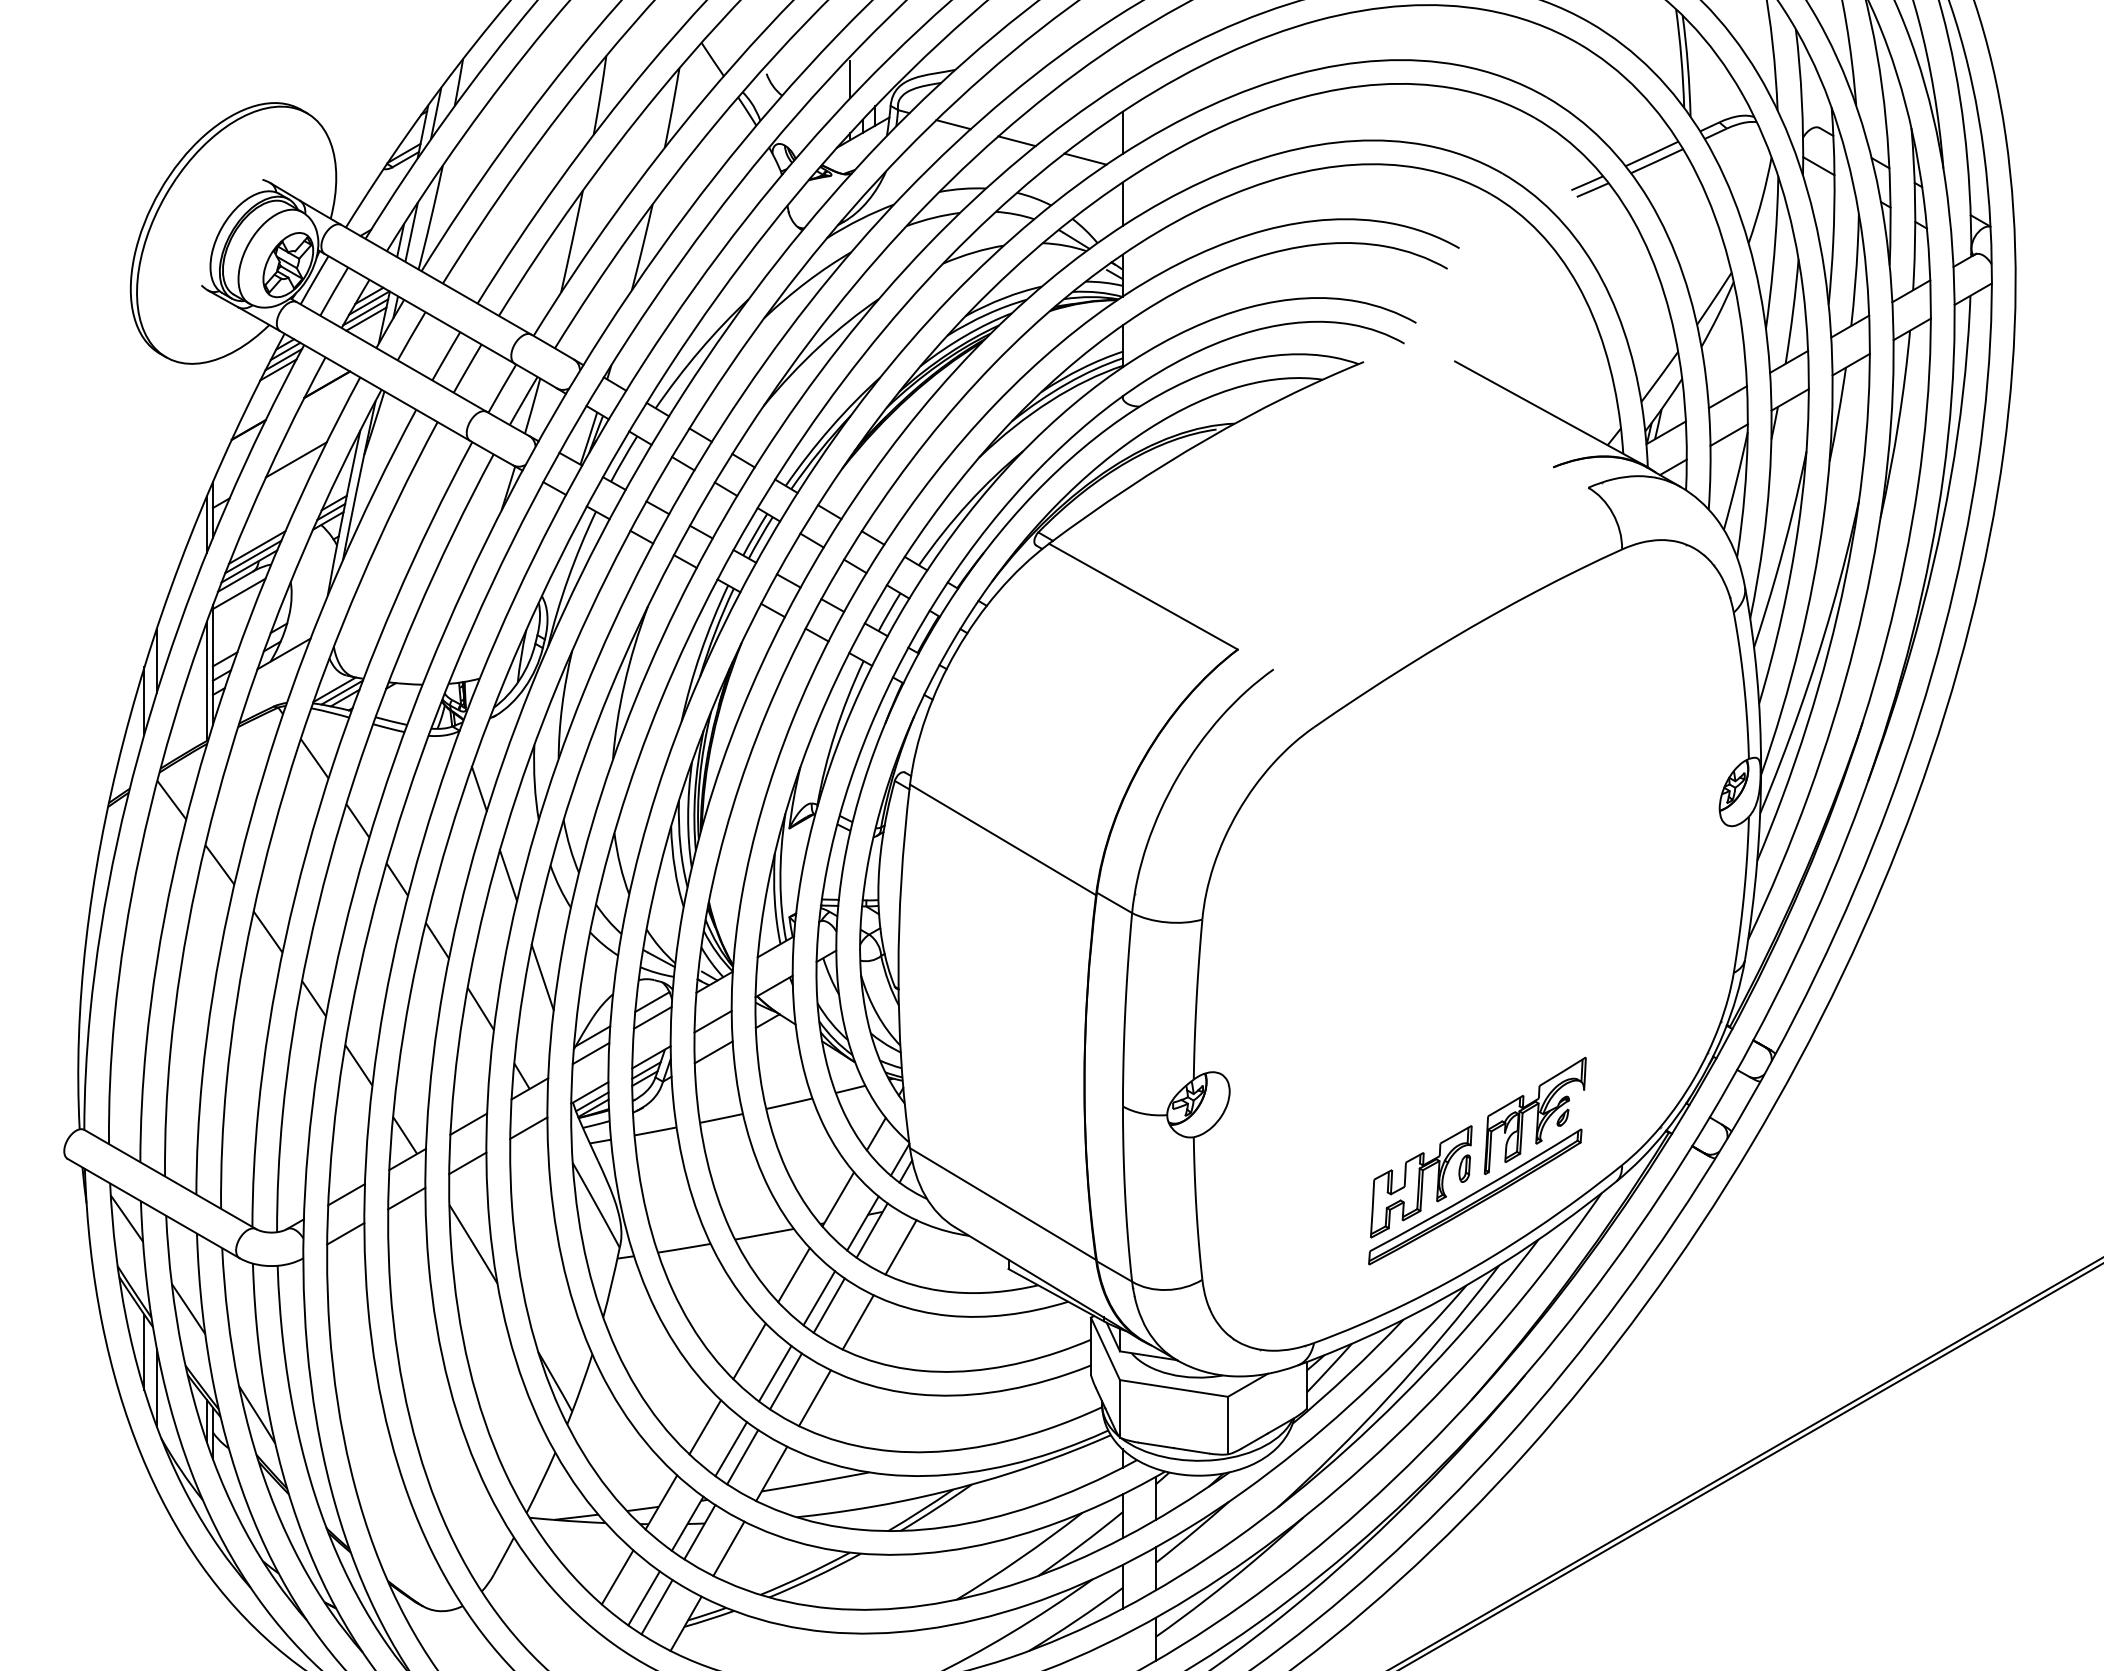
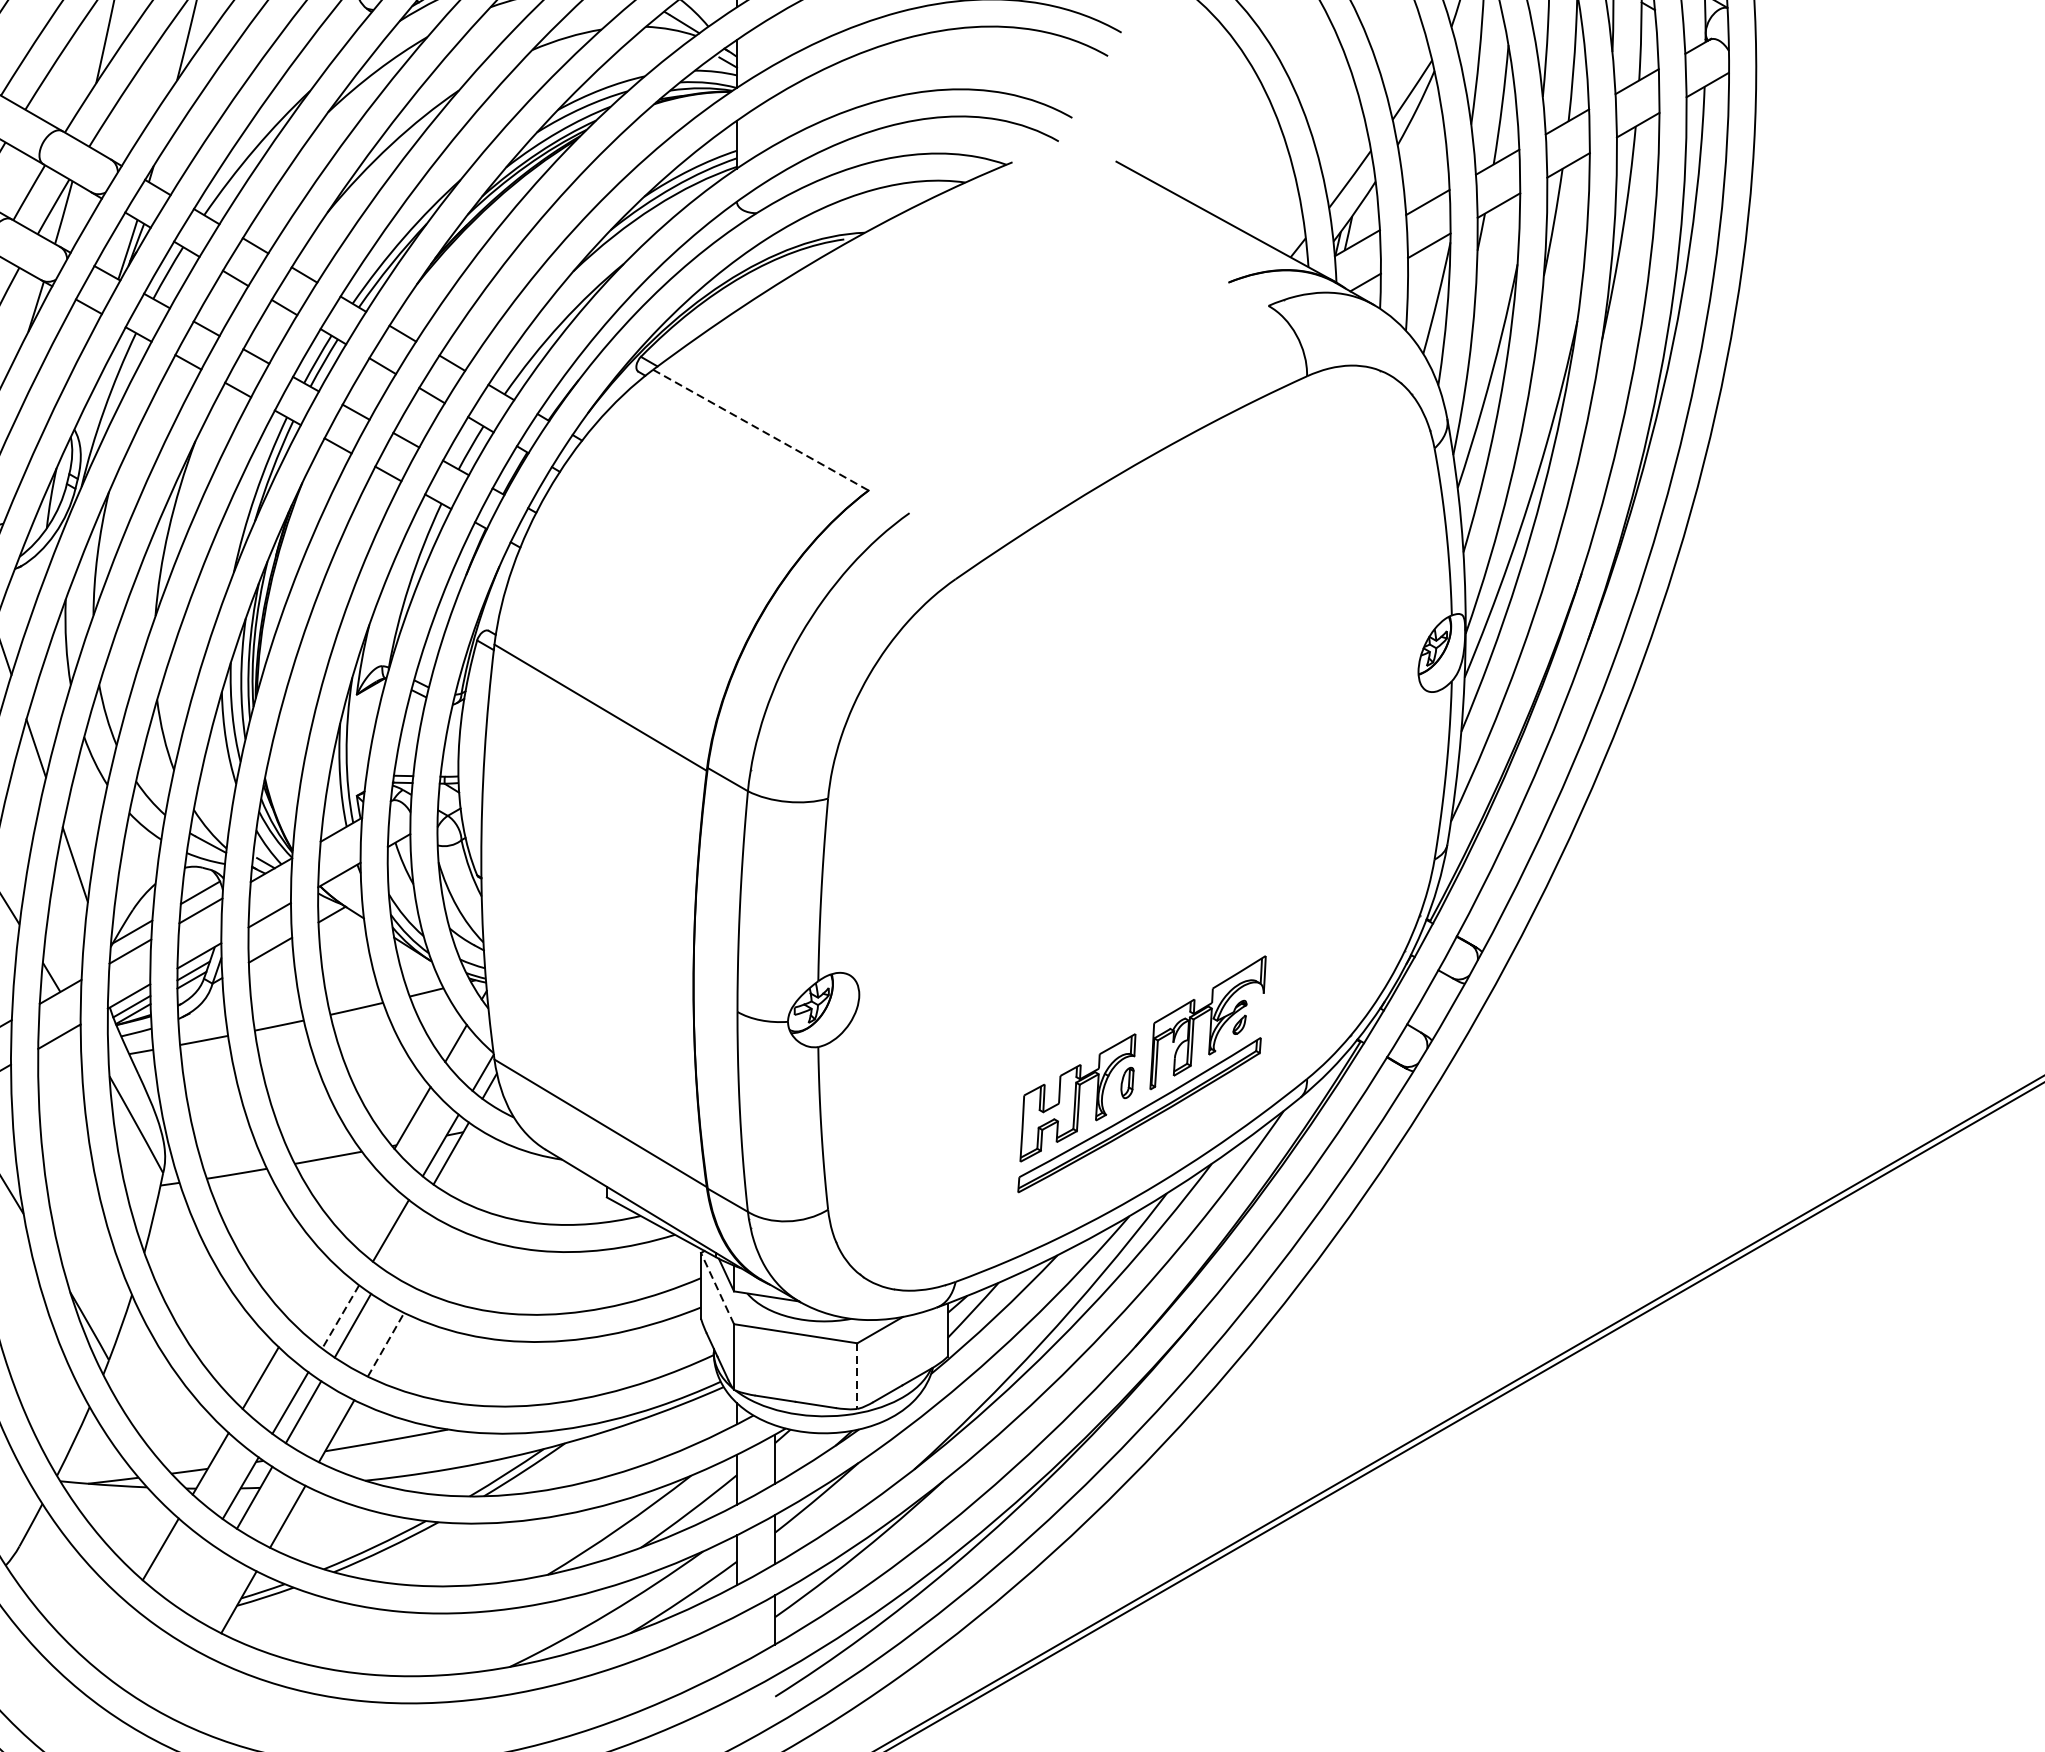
line: (1143, 596) -> (760, 429), solid -> dashed
line: (900, 1247) -> (483, 1172), removed
line: (793, 1275) -> (361, 1204), removed
line: (828, 1305) -> (401, 1239), removed
line: (857, 1322) -> (434, 1258), removed
line: (1105, 1348) -> (717, 1288), solid -> dashed
line: (749, 1351) -> (311, 1291), removed
line: (775, 1374) -> (340, 1317), solid -> dashed
line: (815, 1397) -> (386, 1344), solid -> dashed
line: (1227, 1425) -> (856, 1376), solid -> dashed
line: (643, 1598) -> (190, 1573), removed
line: (656, 1607) -> (205, 1583), removed

